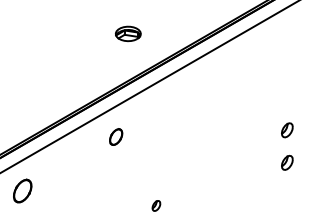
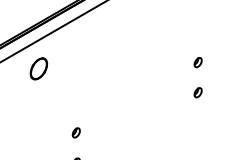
part: (287, 130) -> (198, 62), size x0.71
part: (115, 136) -> (38, 68), size x1.43
part: (287, 162) -> (198, 92), size x0.71

